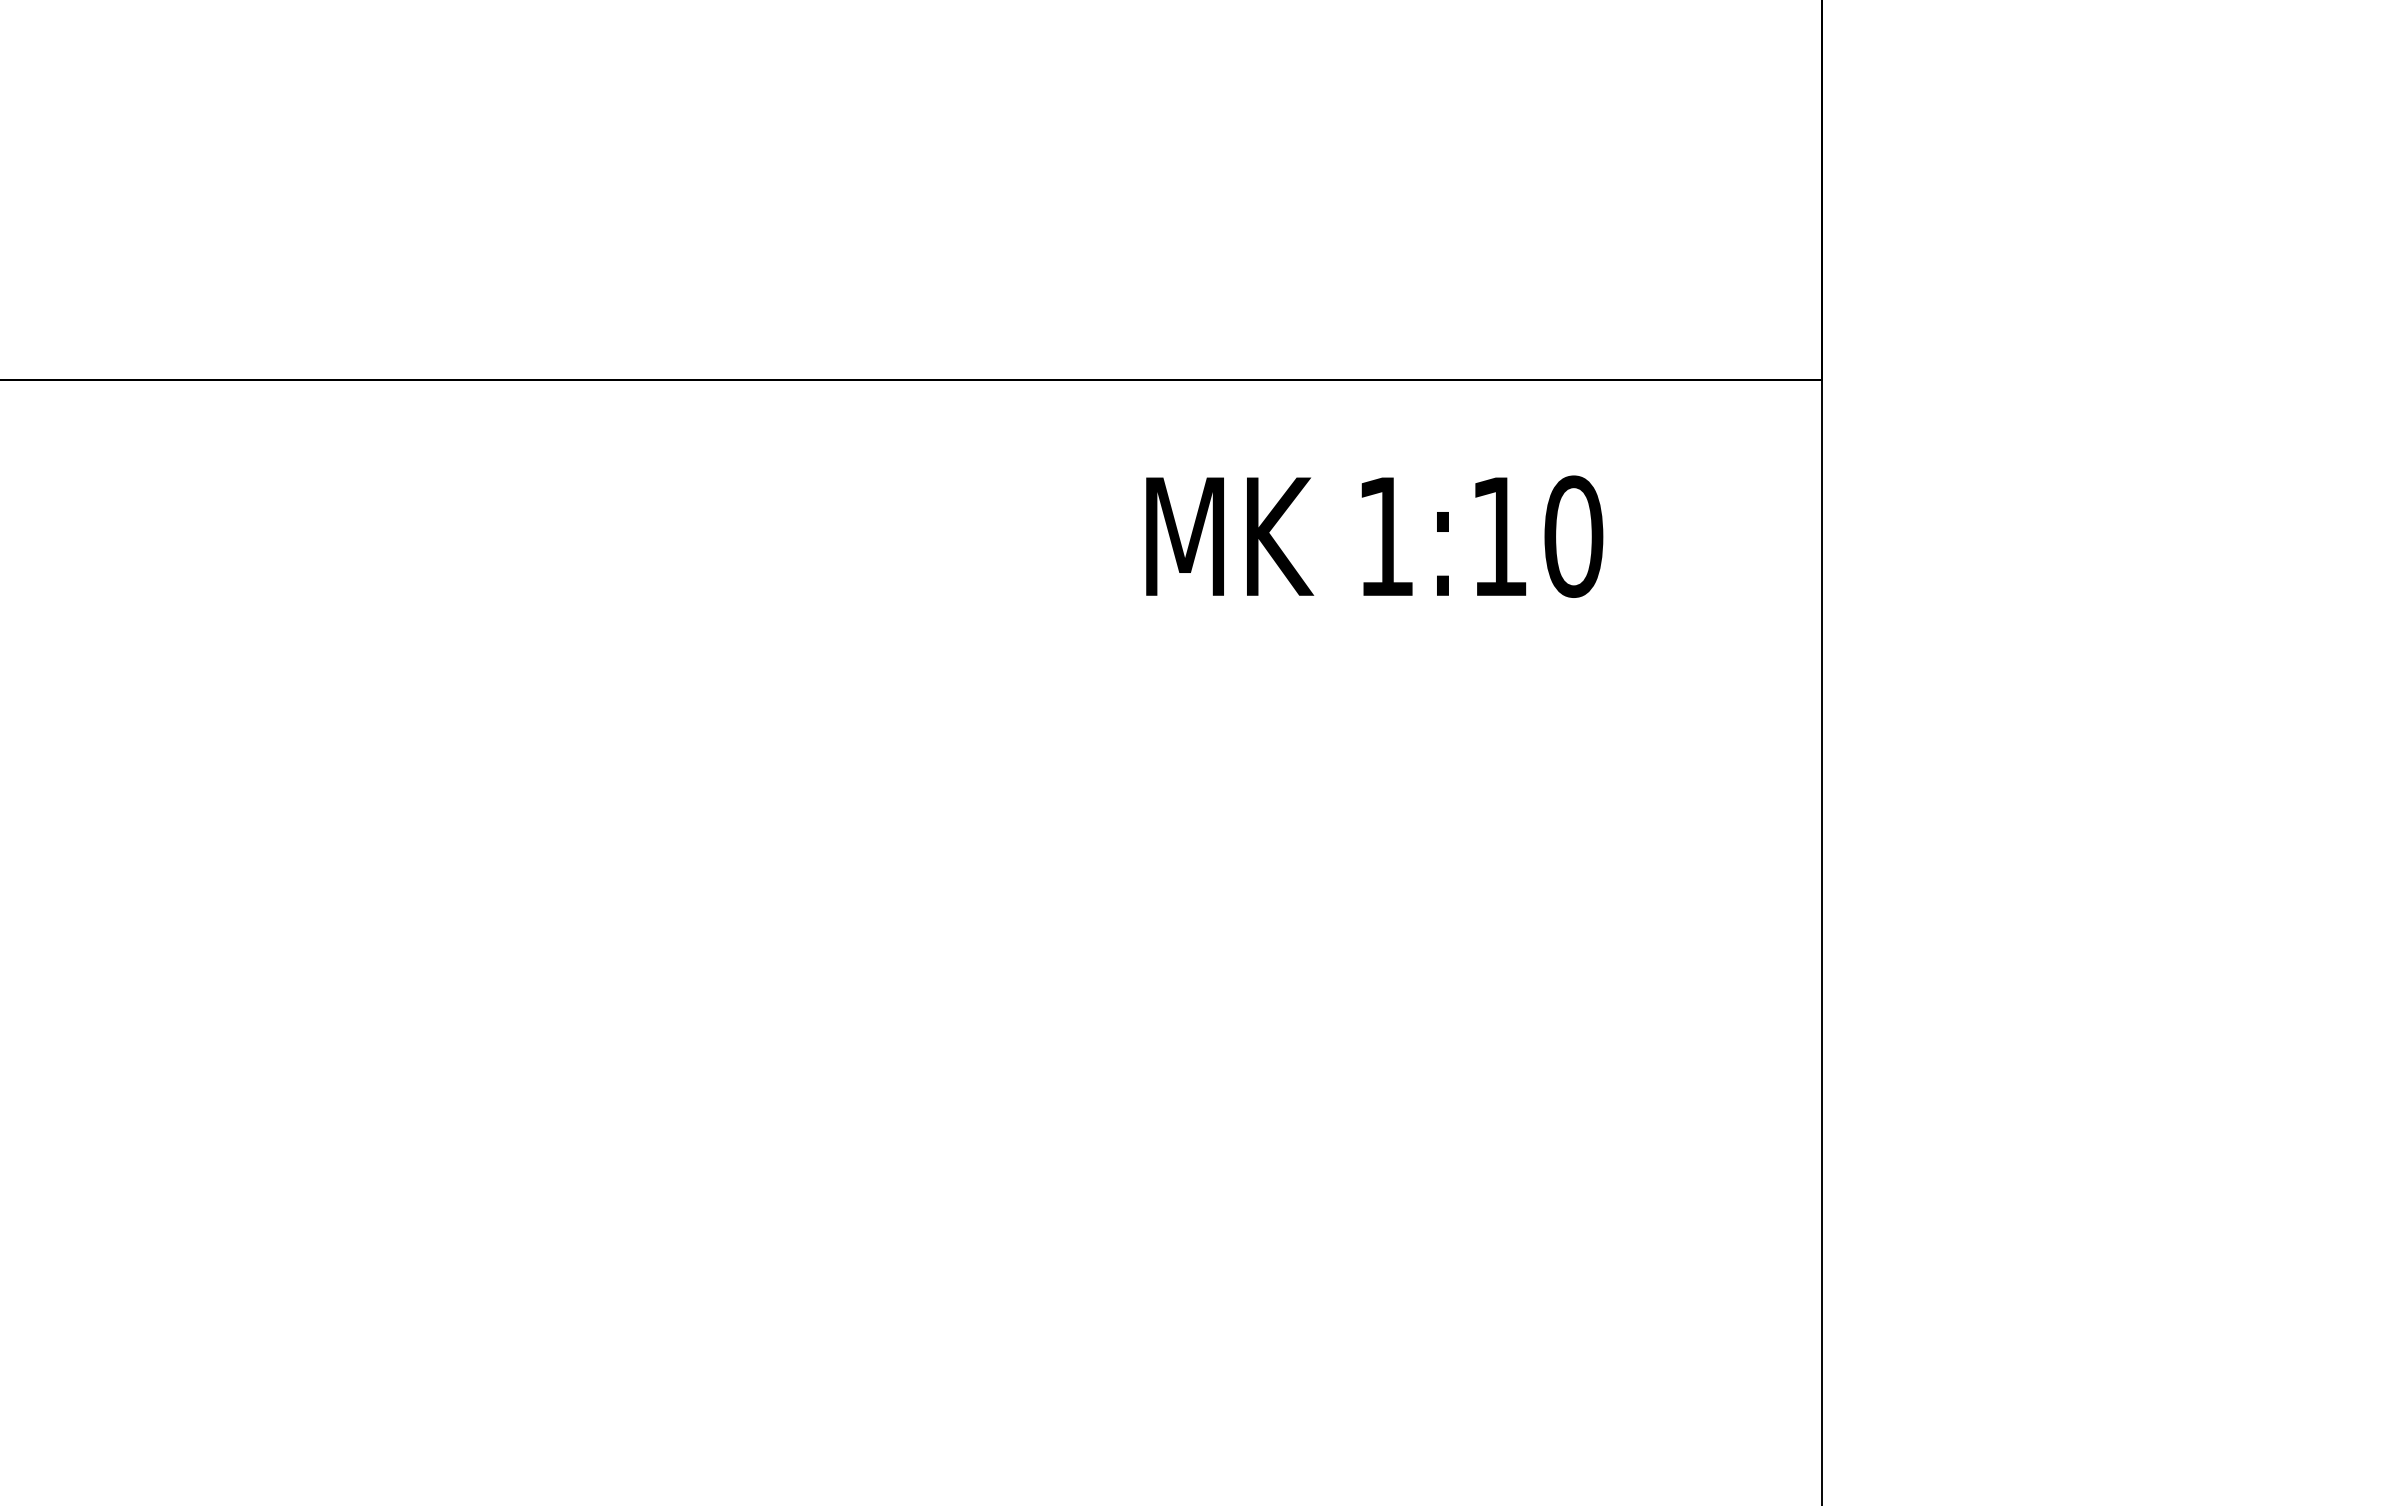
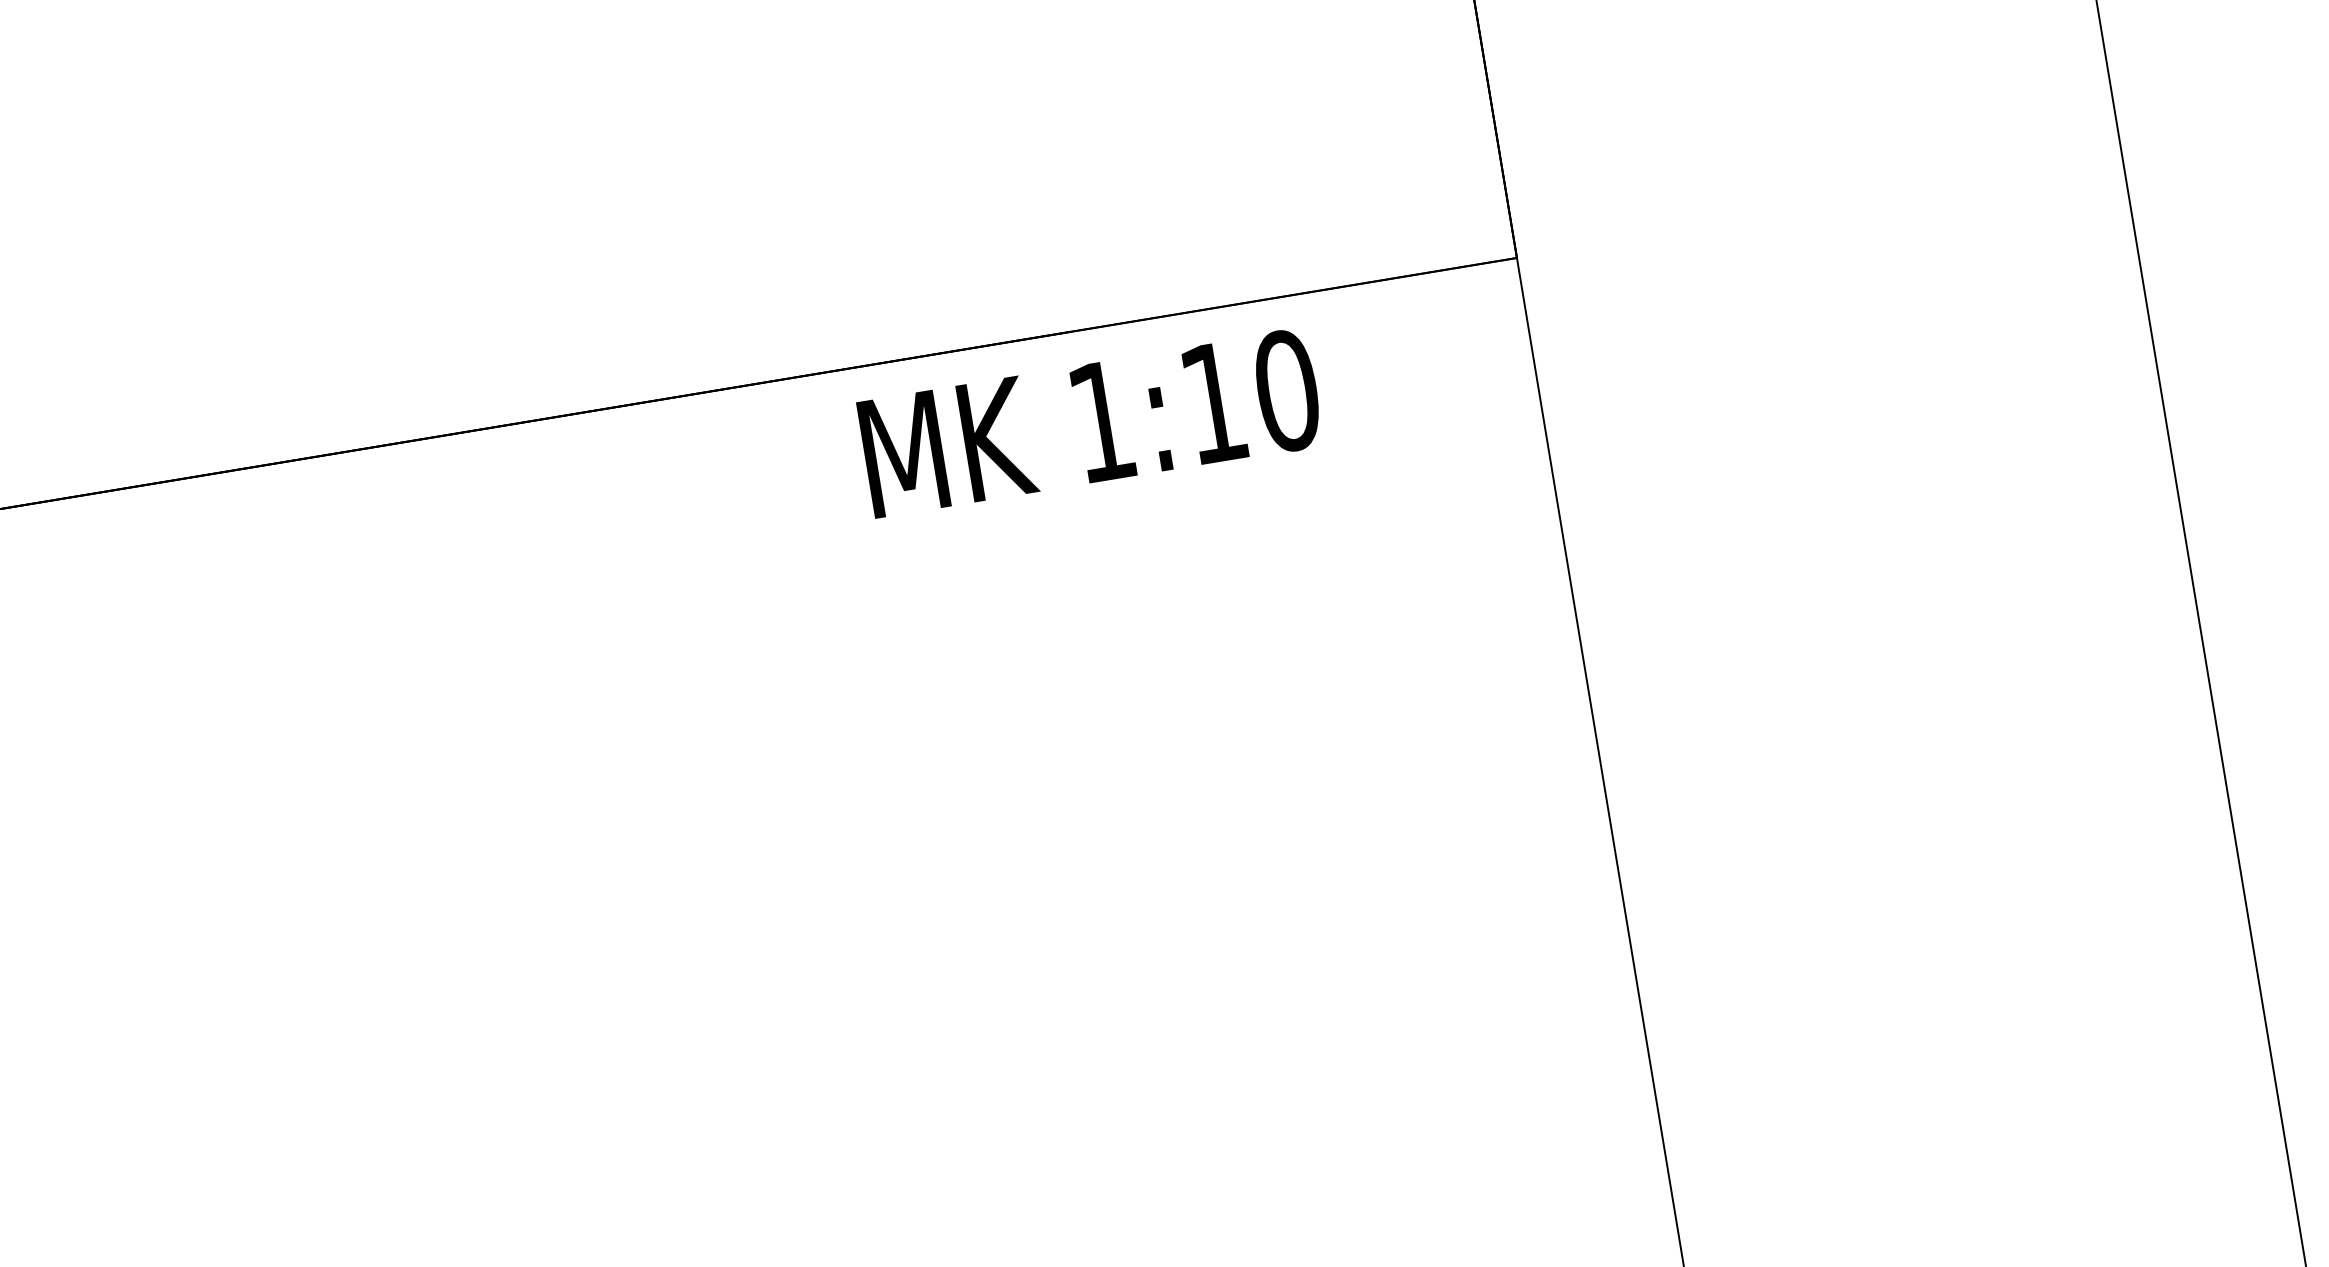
text: (1374, 536) -> (1090, 423), moved

